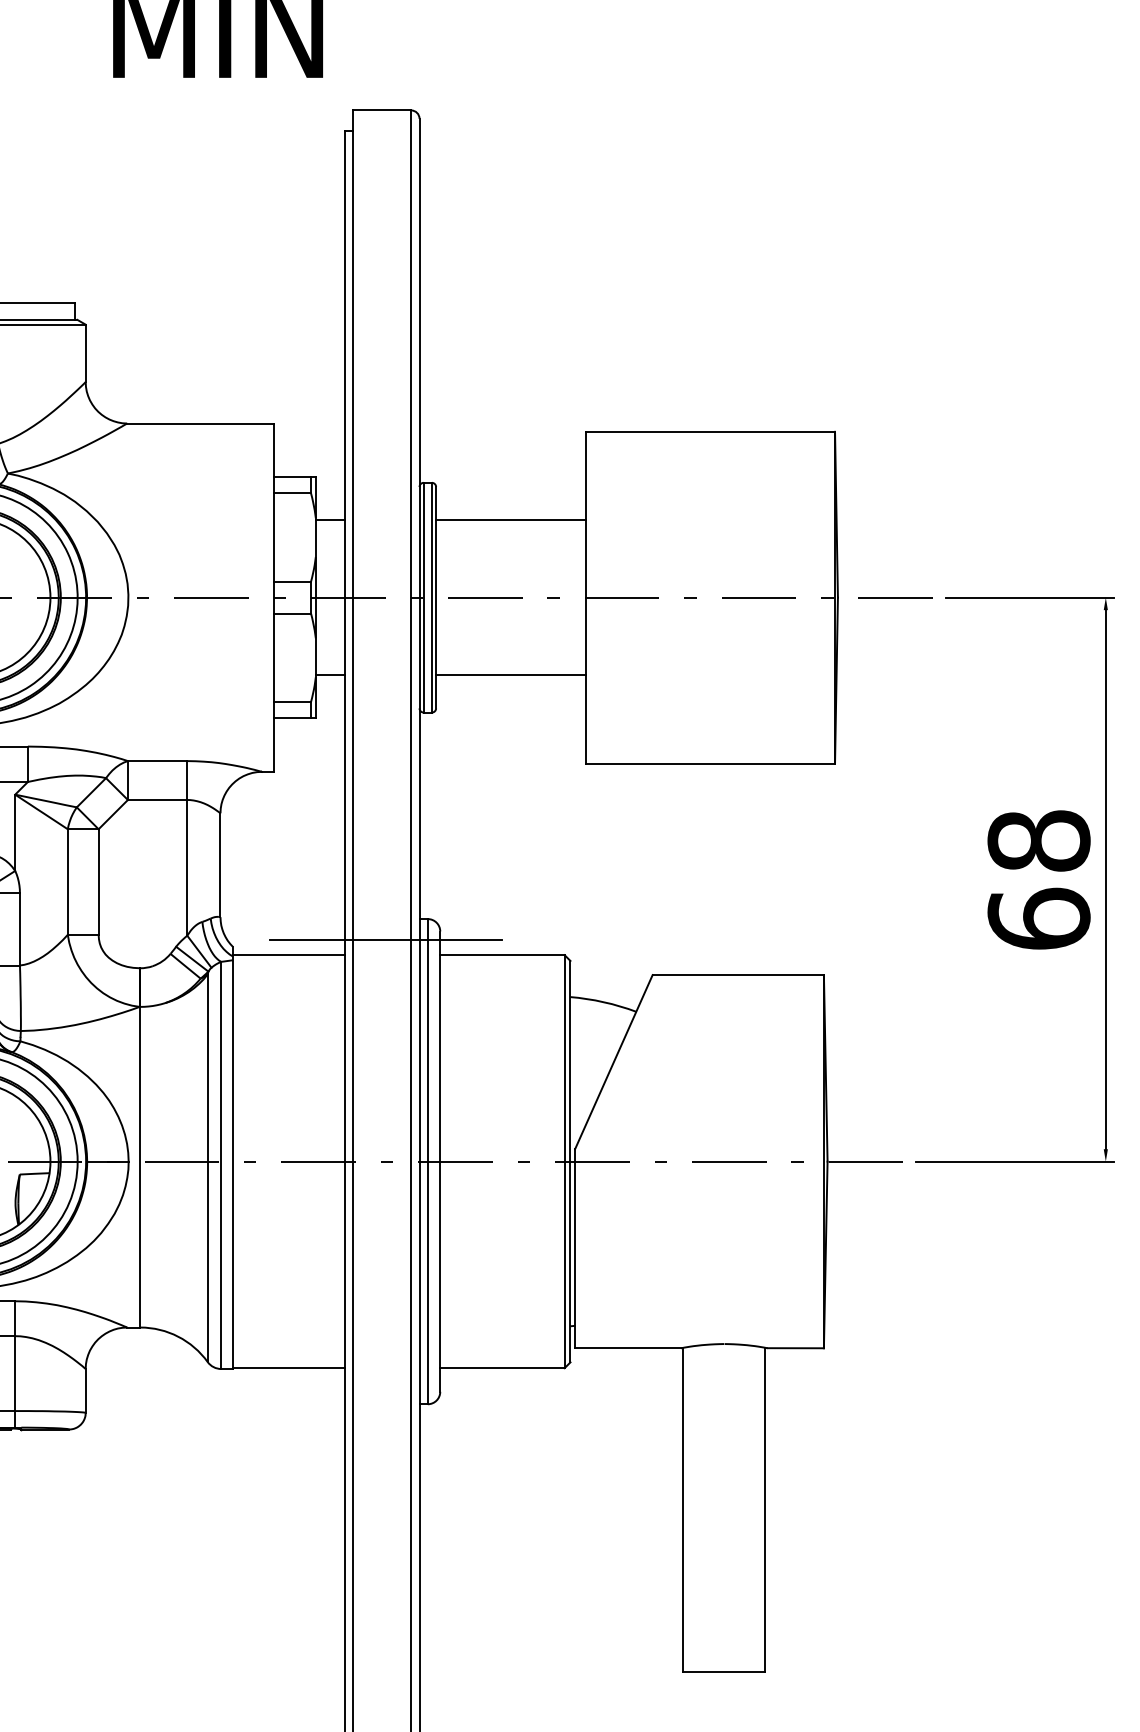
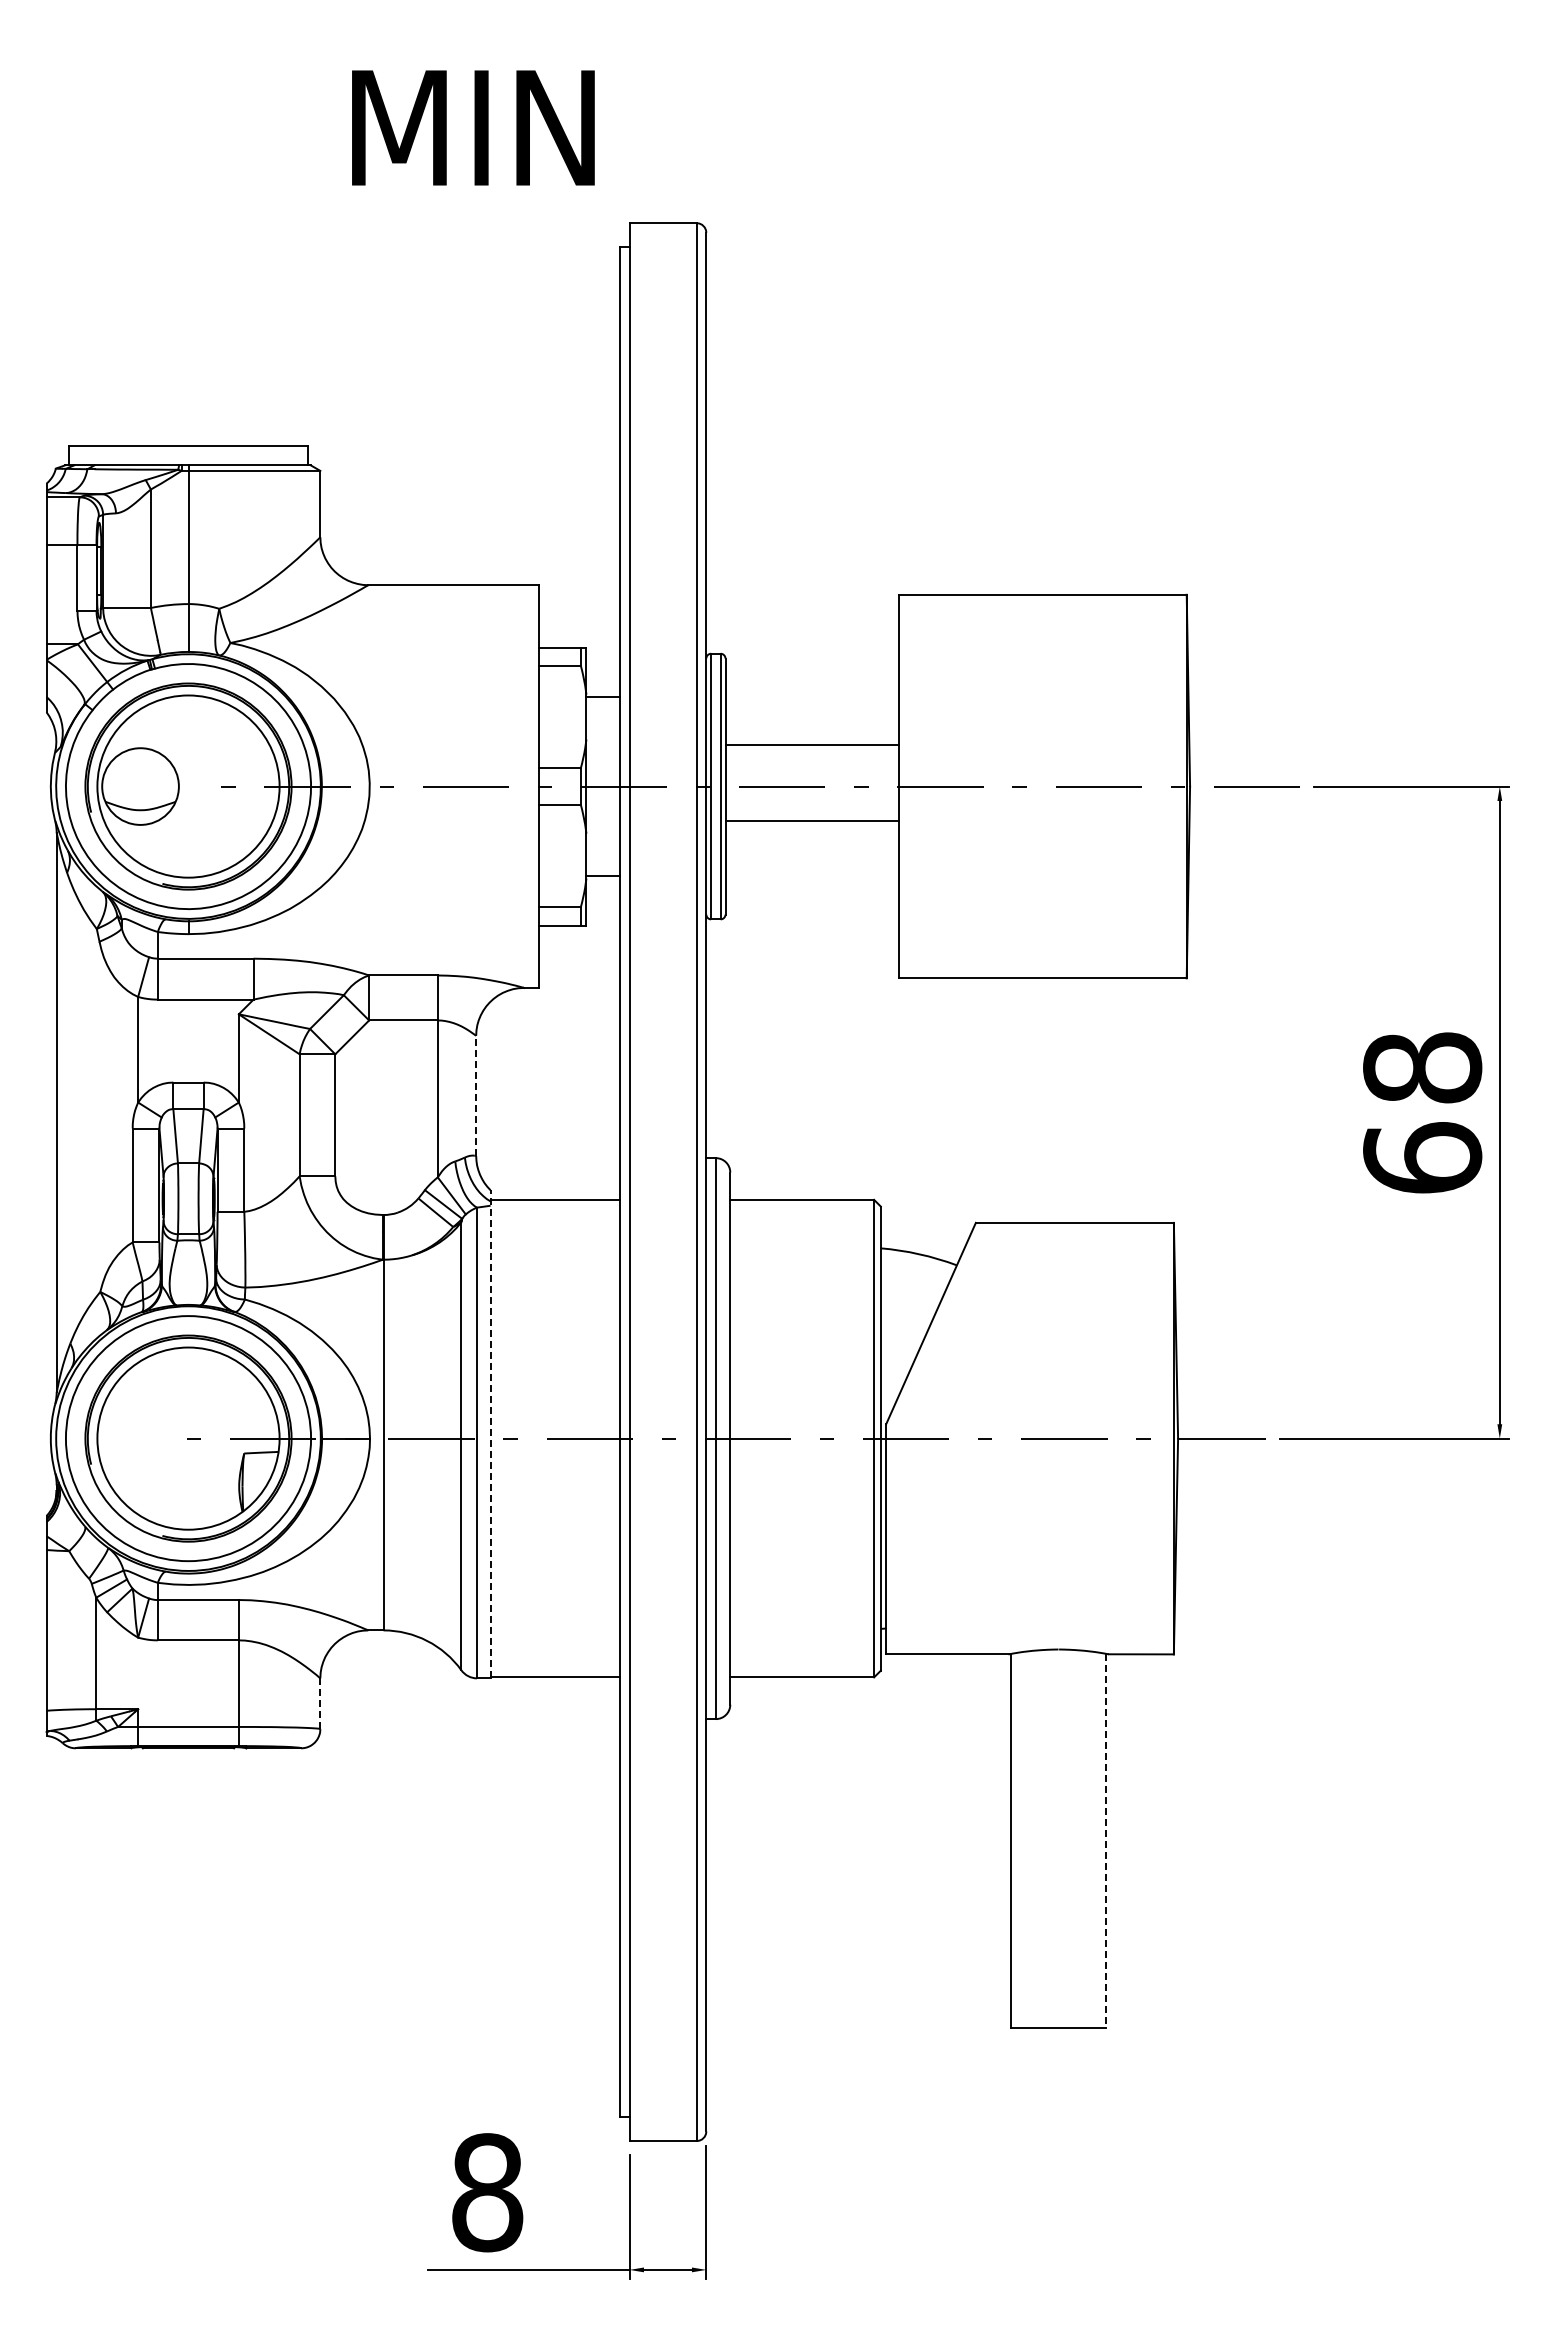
line: (511, 519) -> (812, 744), moved
line: (511, 675) -> (812, 821), moved
line: (220, 864) -> (476, 1095), solid -> dashed
line: (385, 940) -> (667, 1182), removed
line: (232, 1157) -> (490, 1433), solid -> dashed
line: (85, 1391) -> (320, 1704), solid -> dashed
line: (765, 1510) -> (1106, 1841), solid -> dashed

